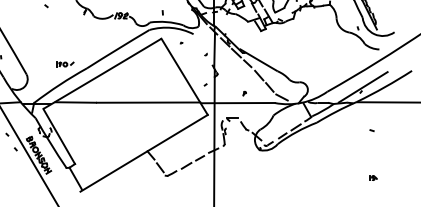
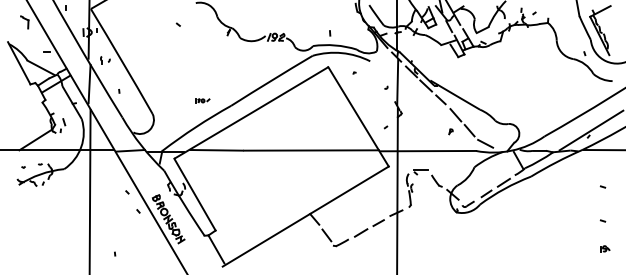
part: (64, 64) -> (202, 100), size x0.6
part: (244, 93) -> (450, 131), moved
line: (371, 156) -> (602, 220), added

